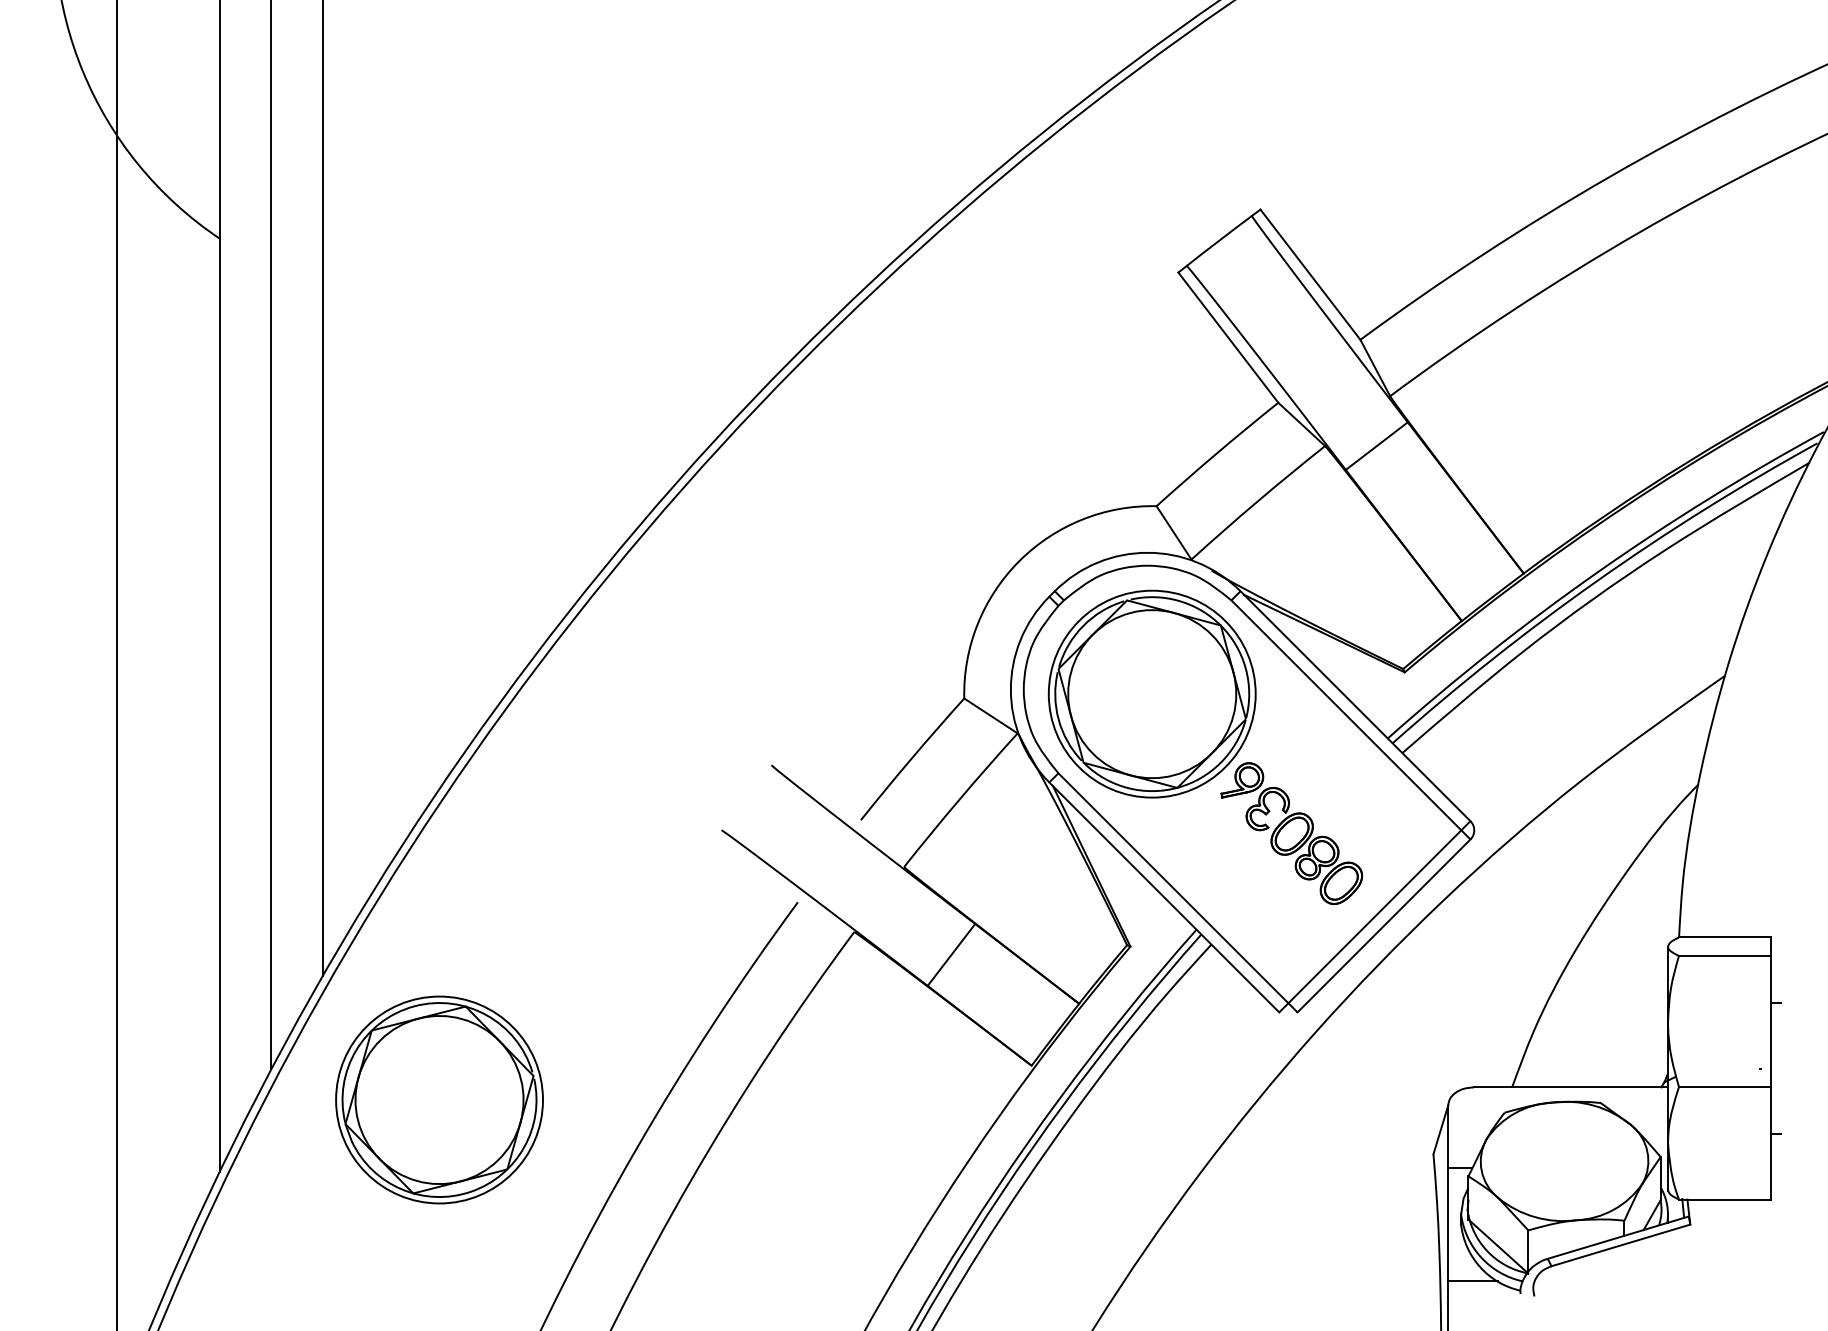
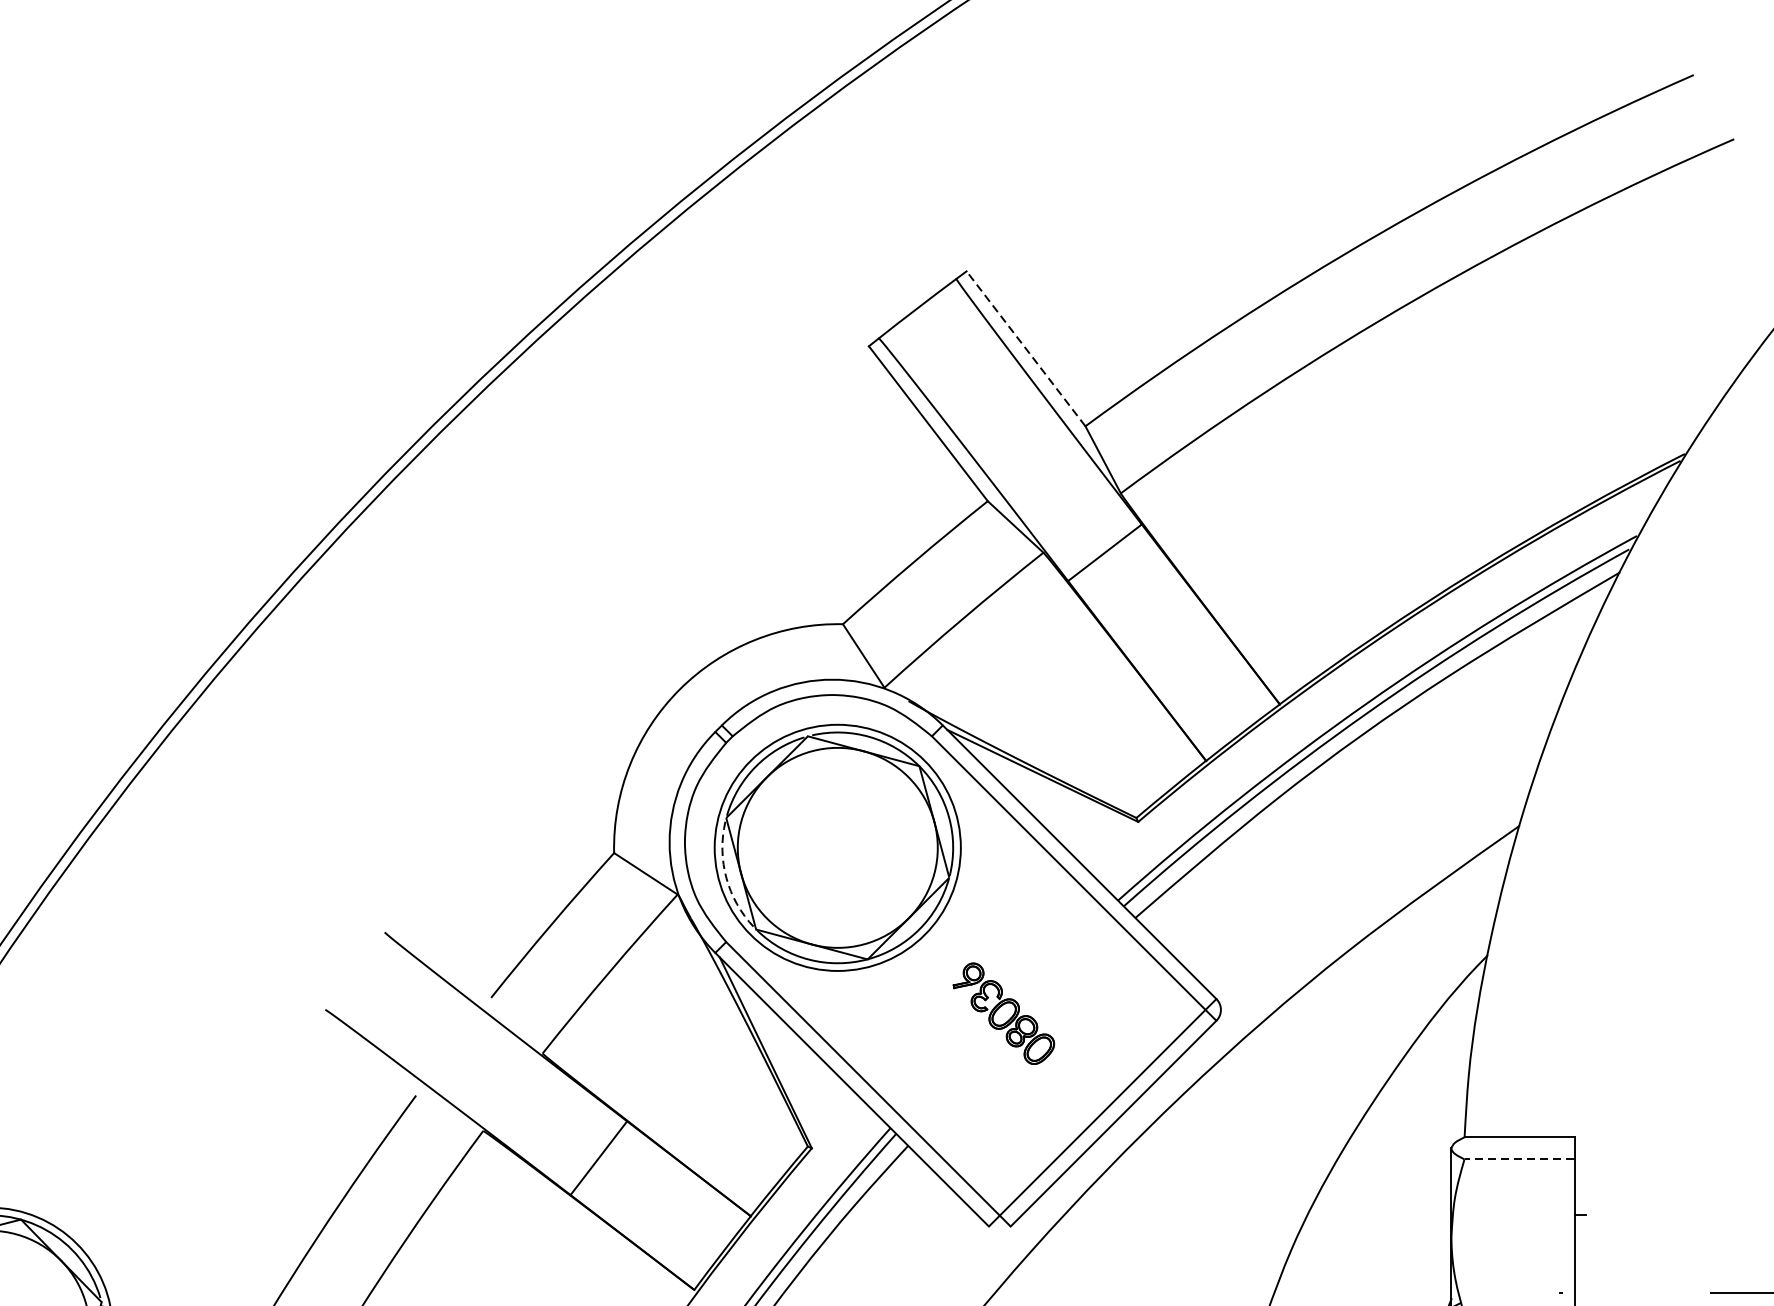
line: (1310, 274) -> (1026, 348), solid -> dashed
arc: (1058, 719) -> (726, 878), solid -> dashed
part: (1291, 833) -> (1003, 1013), size x0.6
line: (1724, 955) -> (1518, 1158), solid -> dashed

